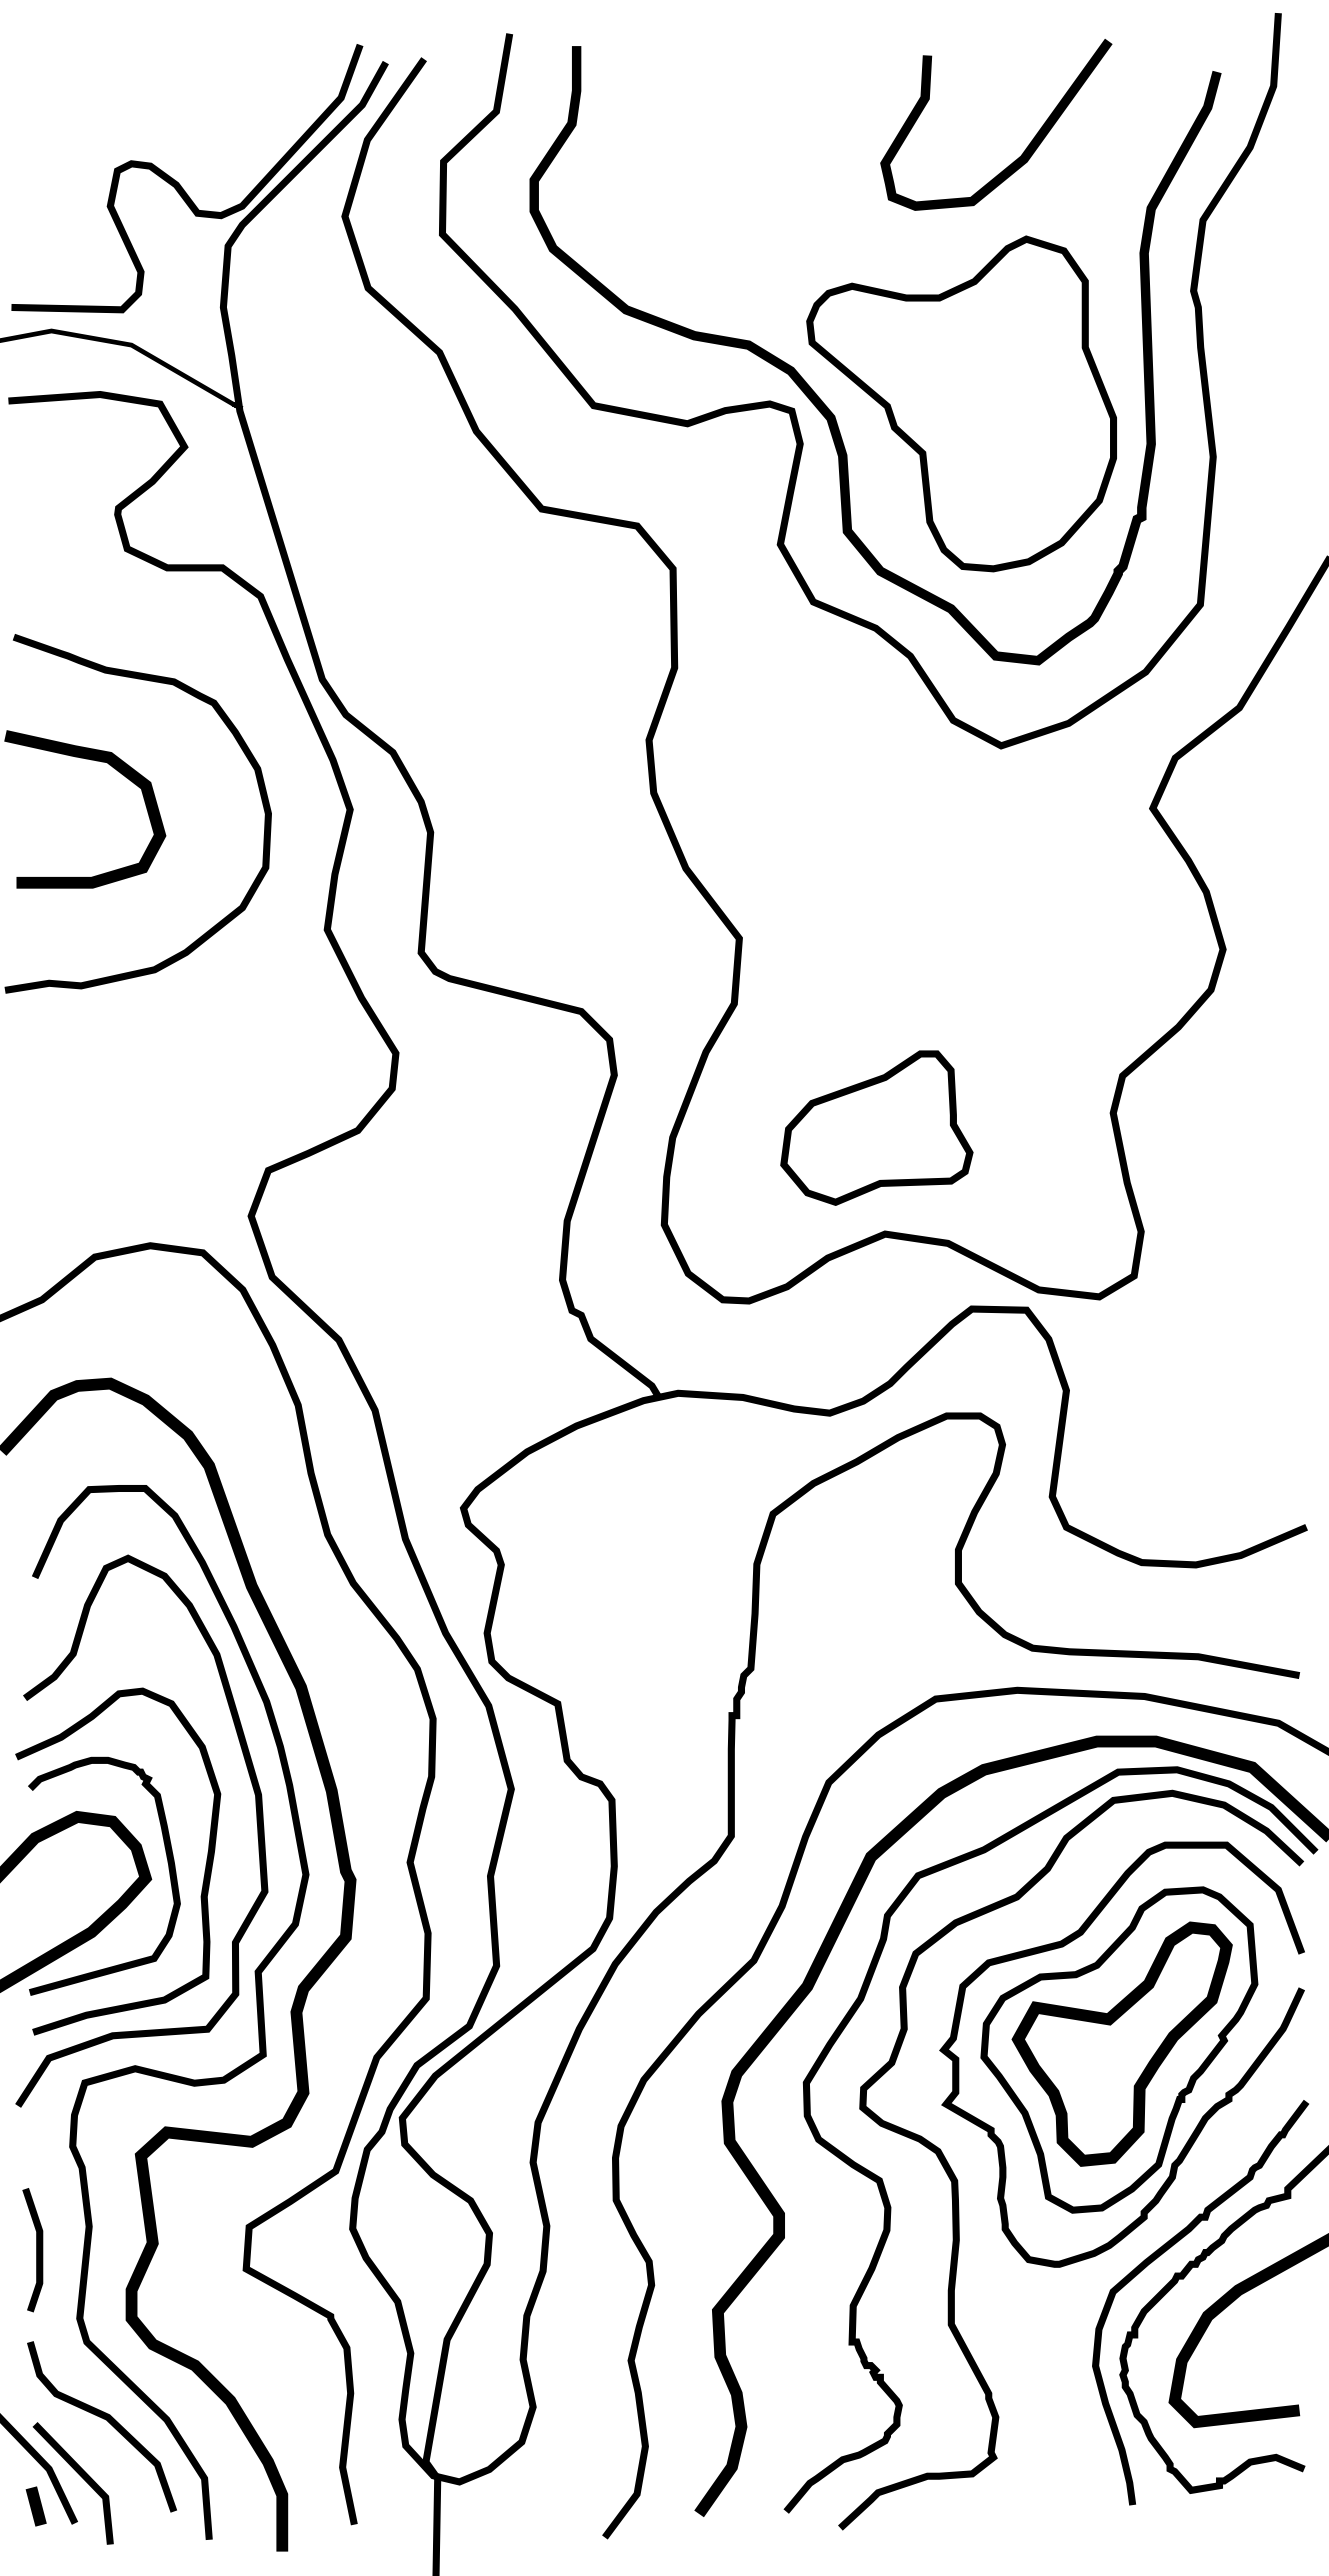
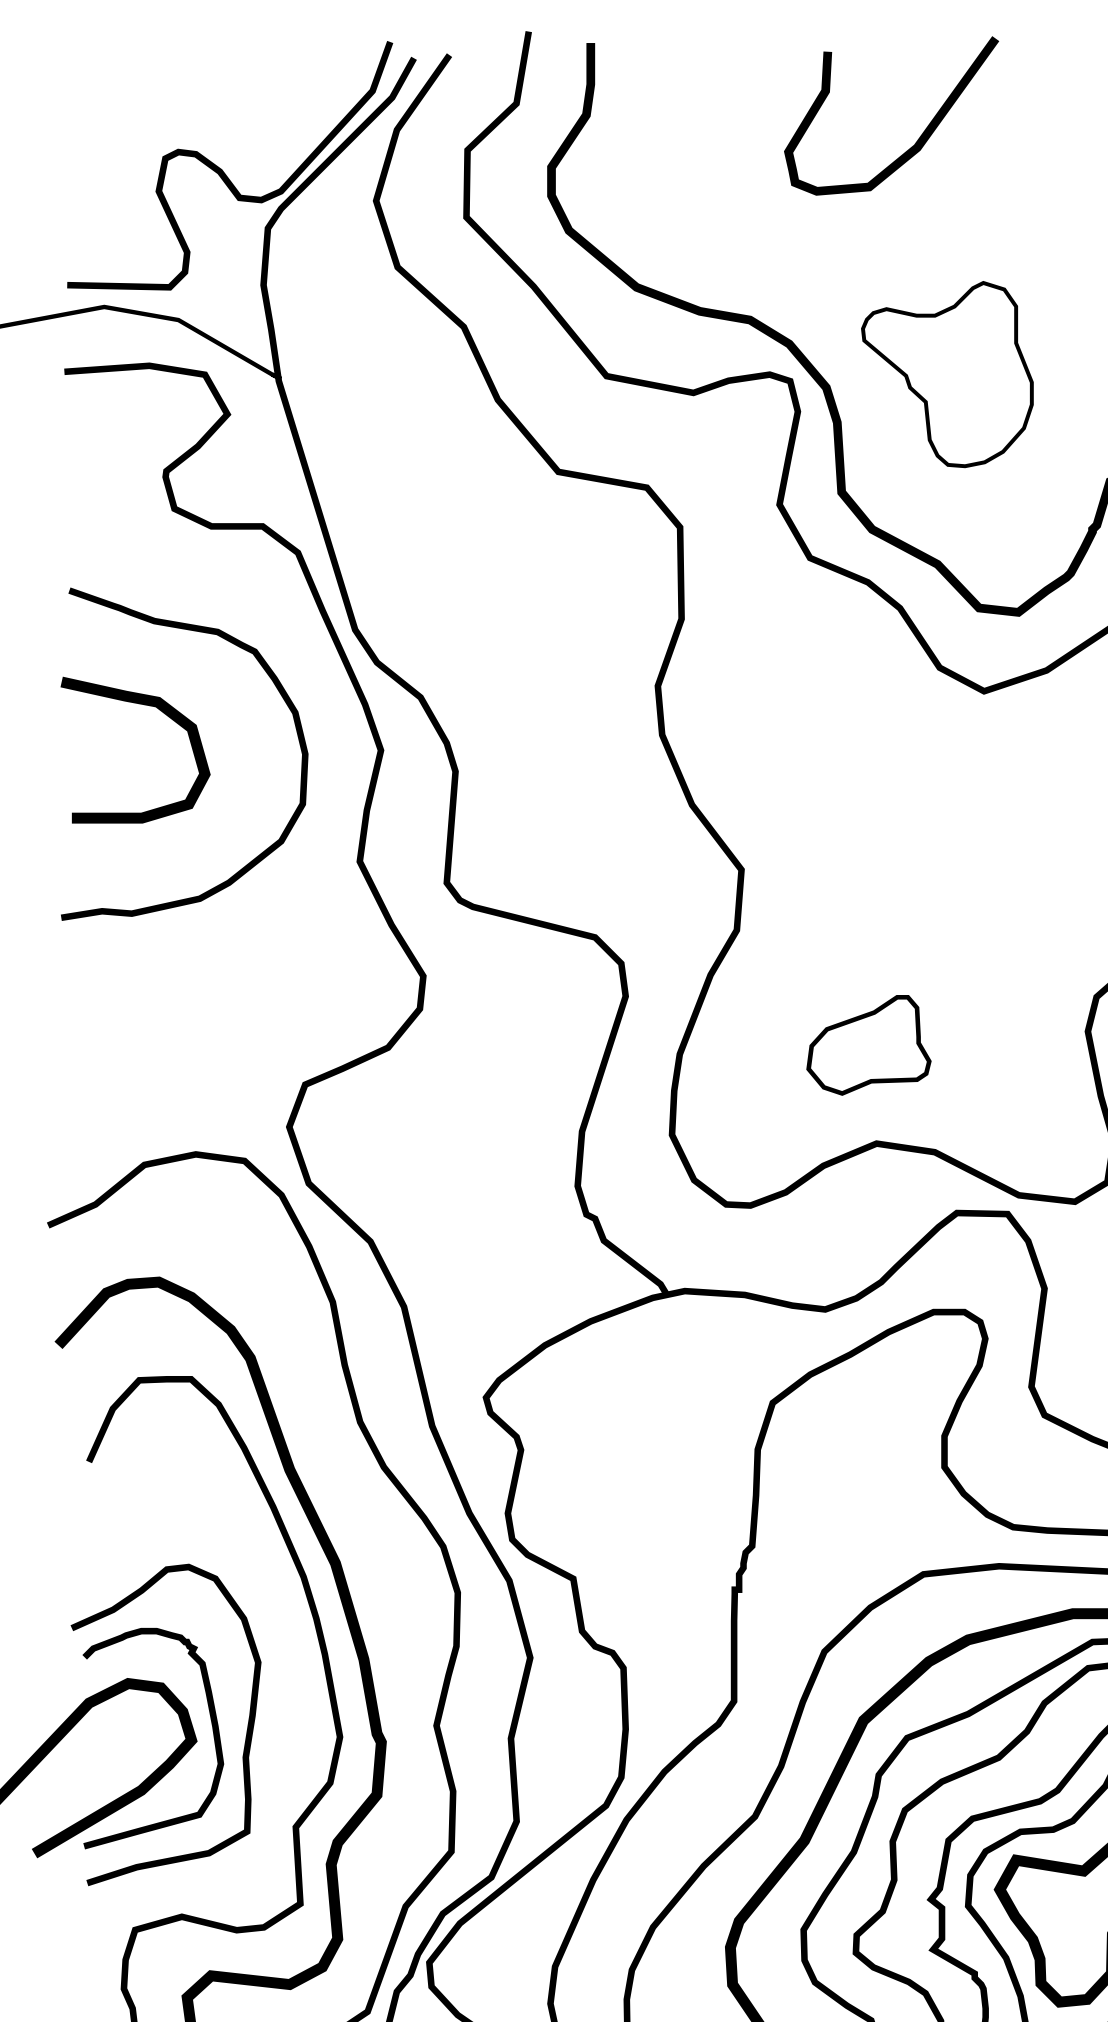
curve: (1025, 148) -> (918, 137), moved
part: (961, 403) -> (947, 374), size x0.6
part: (876, 1127) -> (868, 1044), size x0.7
curve: (256, 1822) -> (294, 1688), removed

